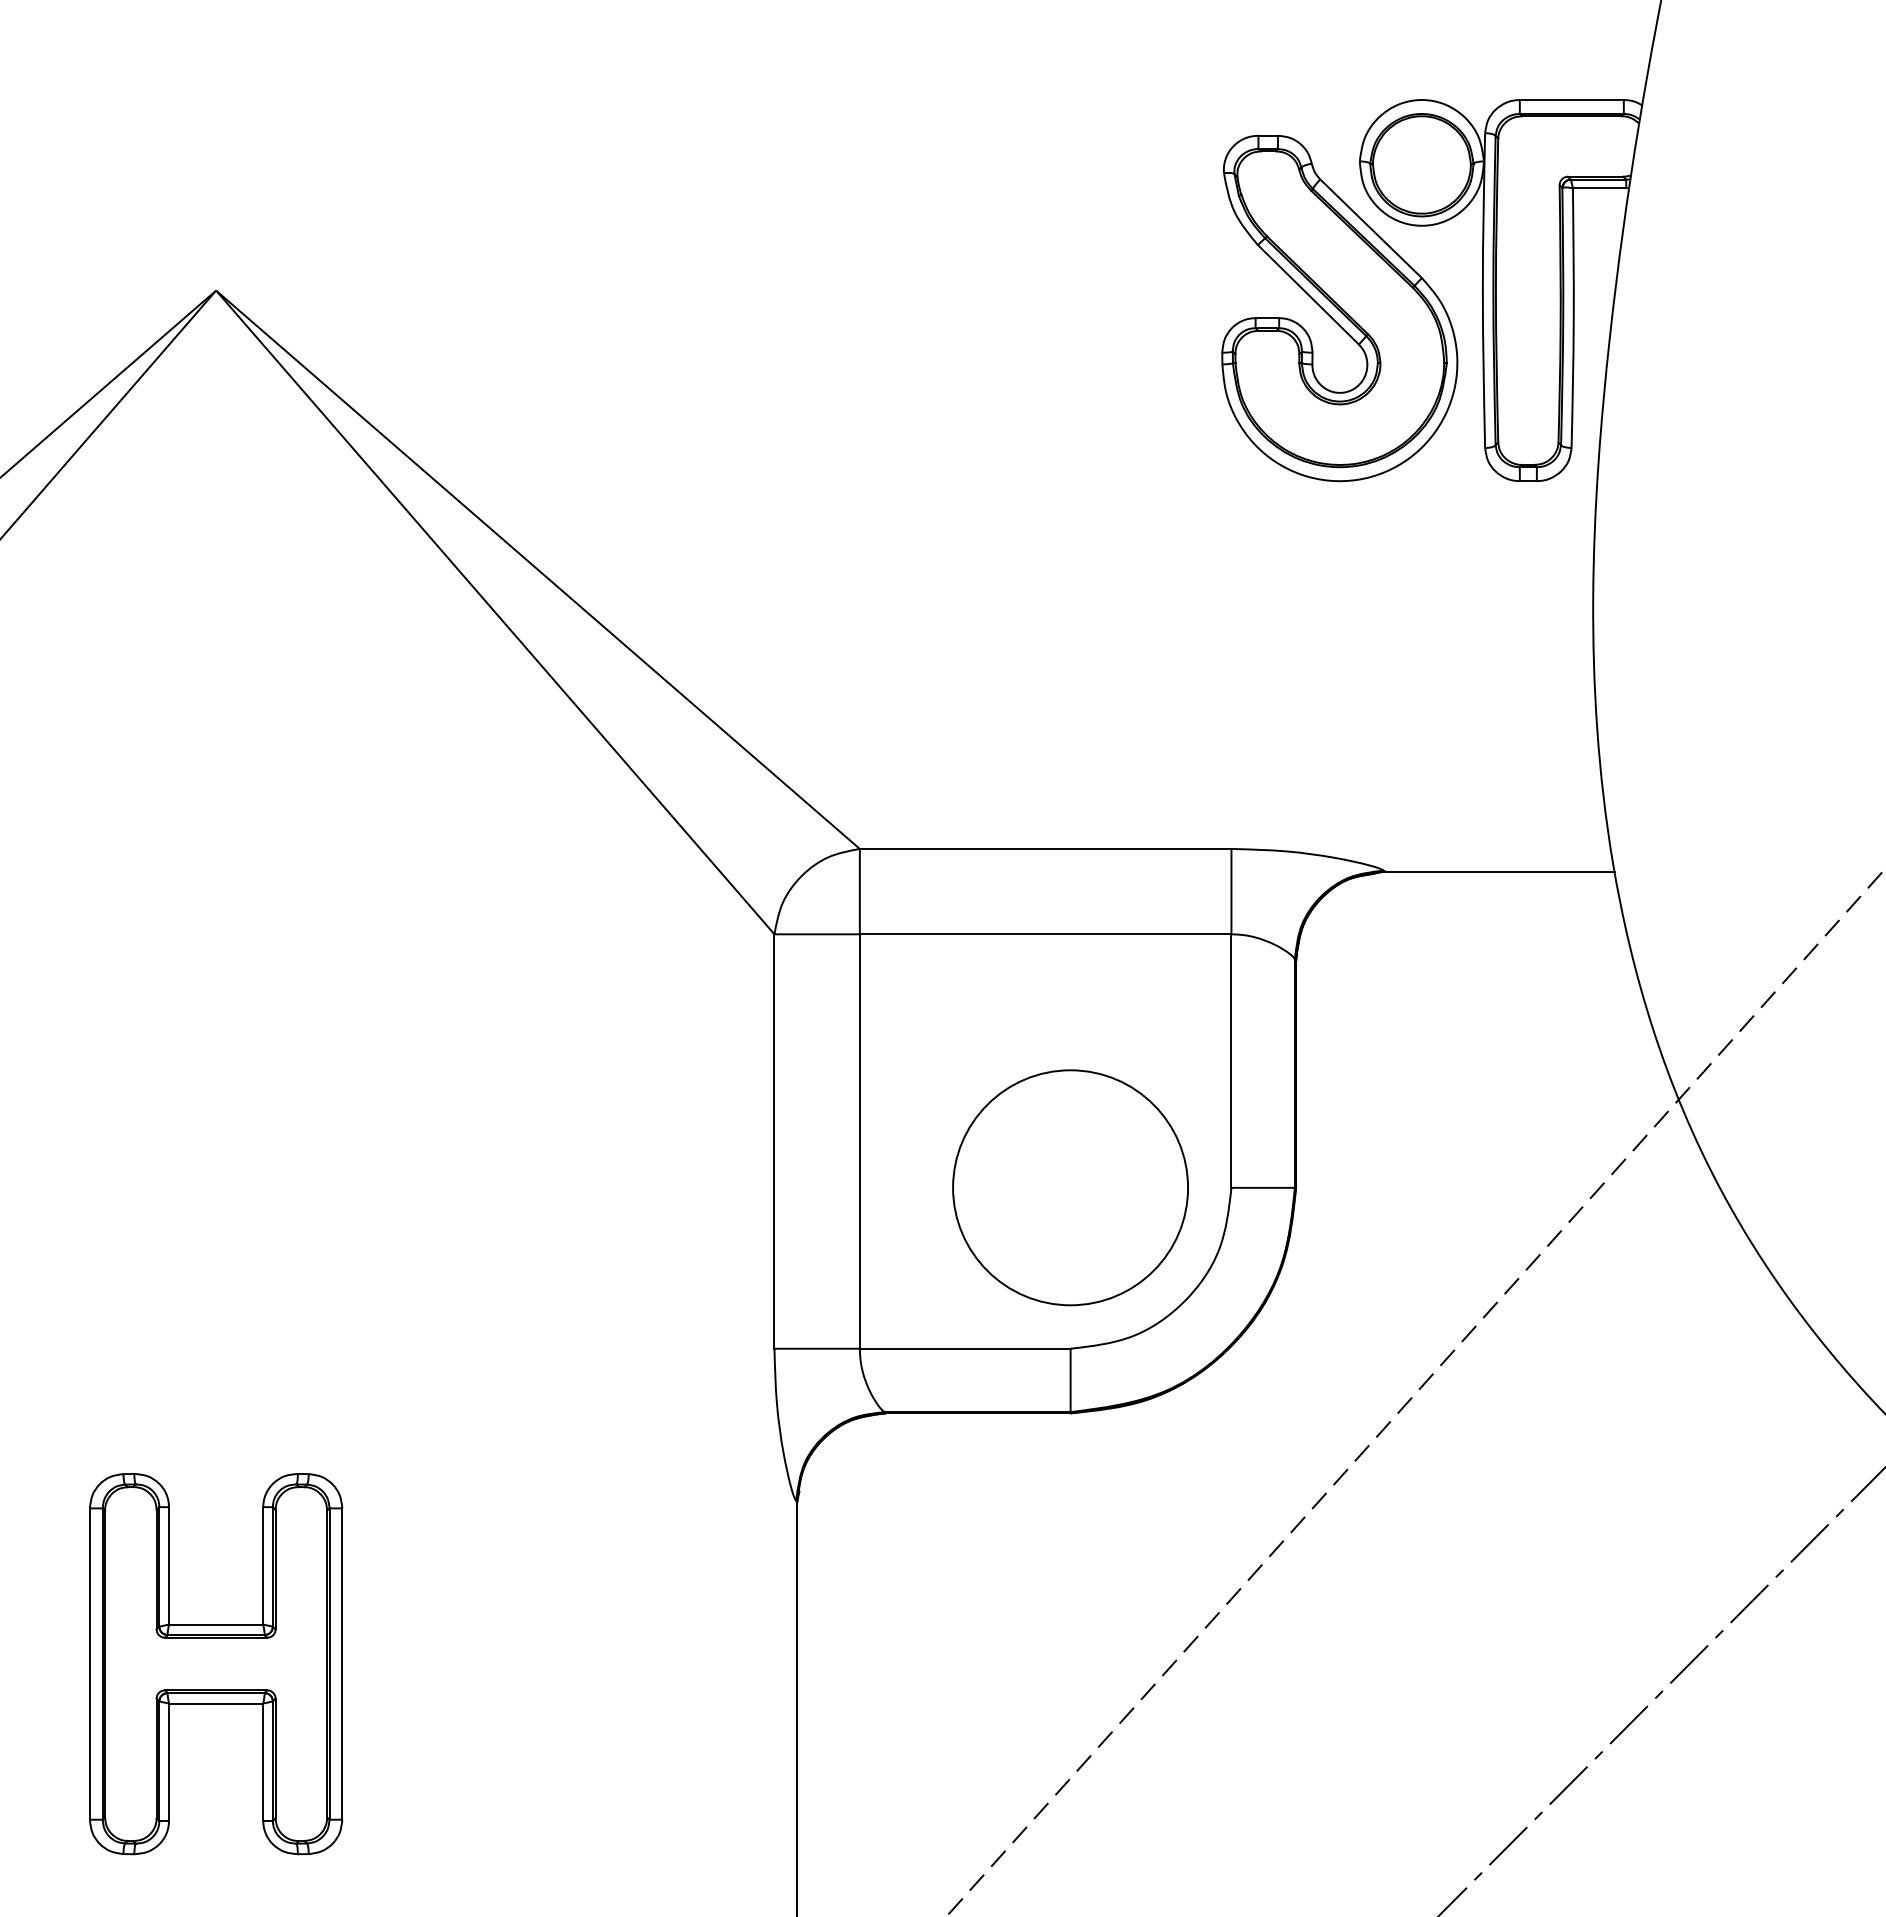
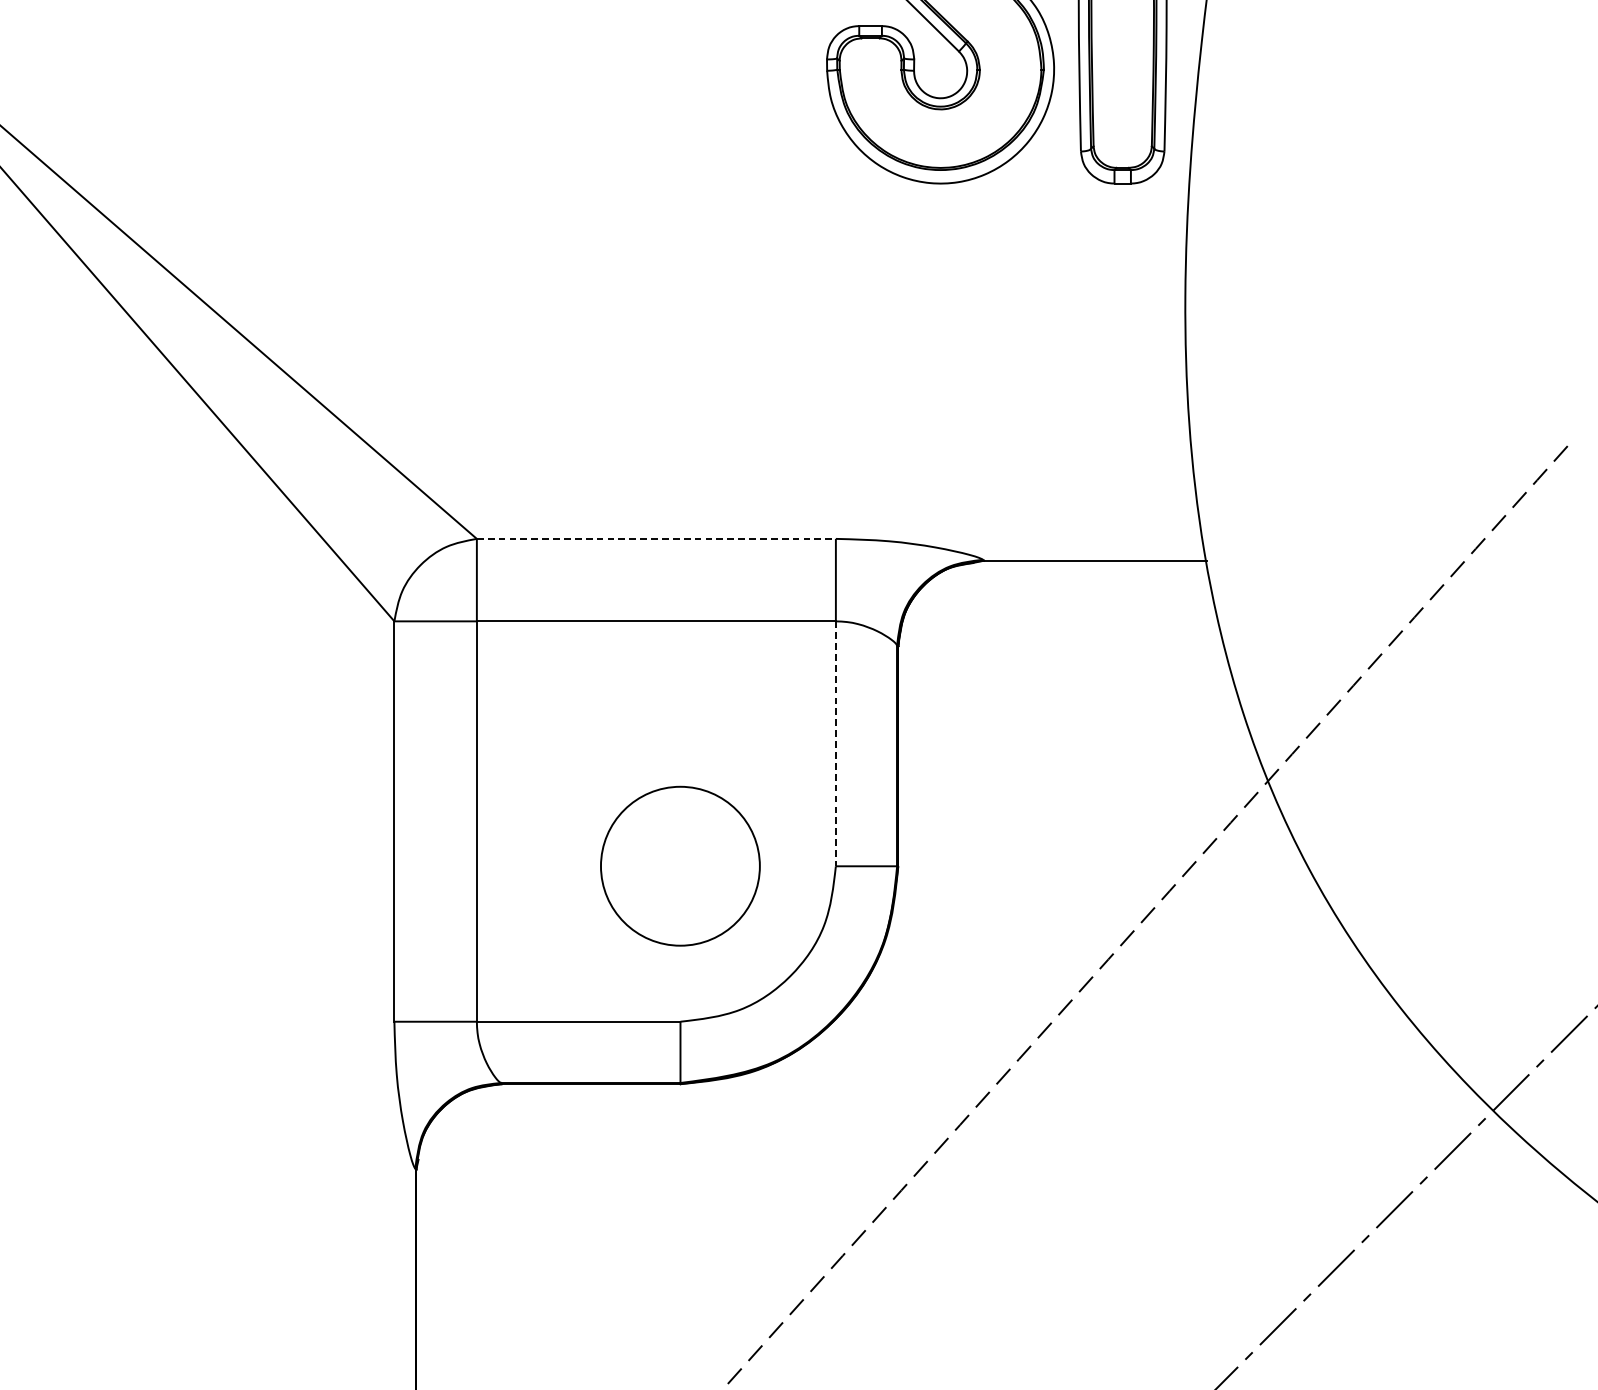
line: (1045, 848) -> (656, 538), solid -> dashed
line: (1231, 1061) -> (835, 744), solid -> dashed
circle: (1070, 1187) -> (680, 865), size x0.7

